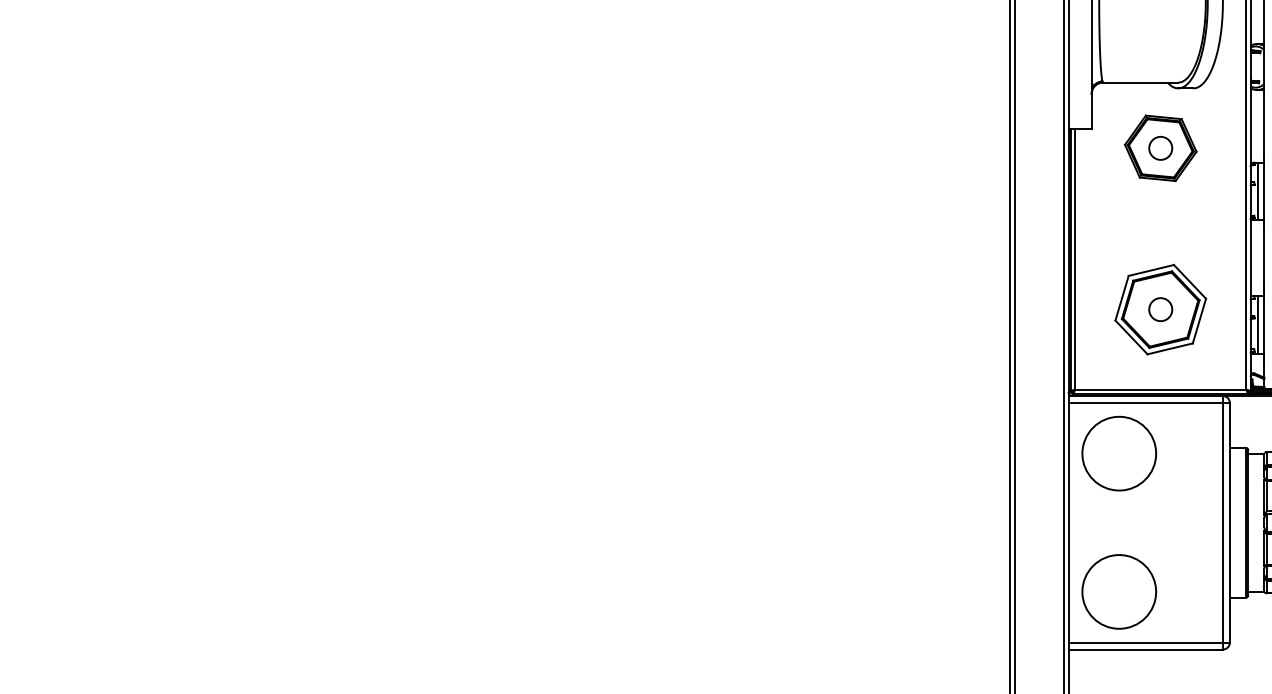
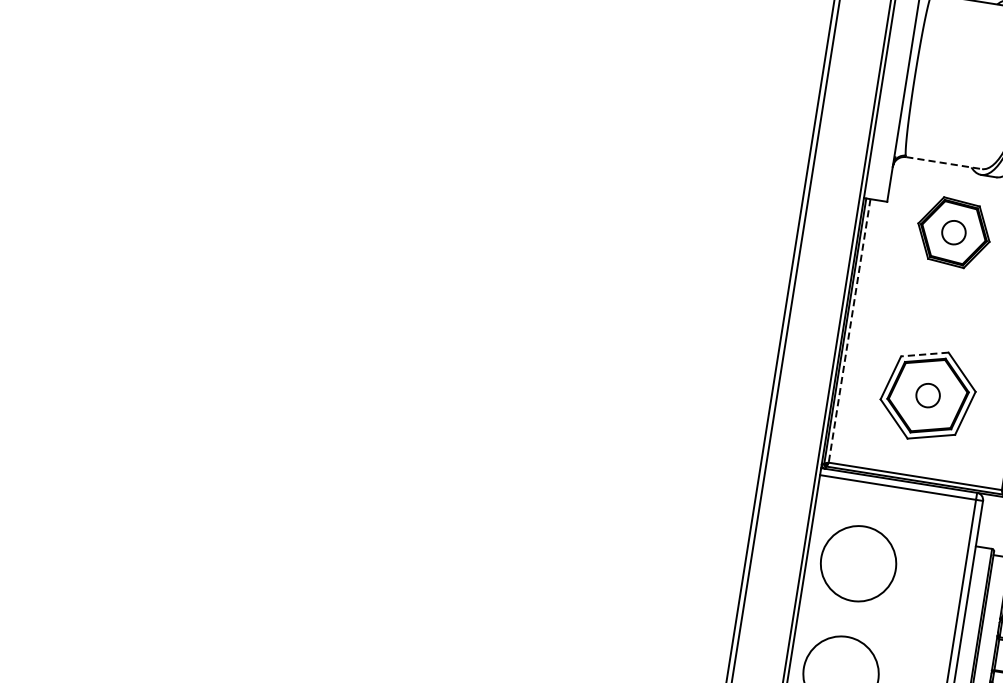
line: (1140, 82) -> (944, 162), solid -> dashed
line: (1075, 259) -> (850, 331), solid -> dashed
line: (1150, 270) -> (924, 354), solid -> dashed
circle: (1118, 453) -> (857, 563), moved

